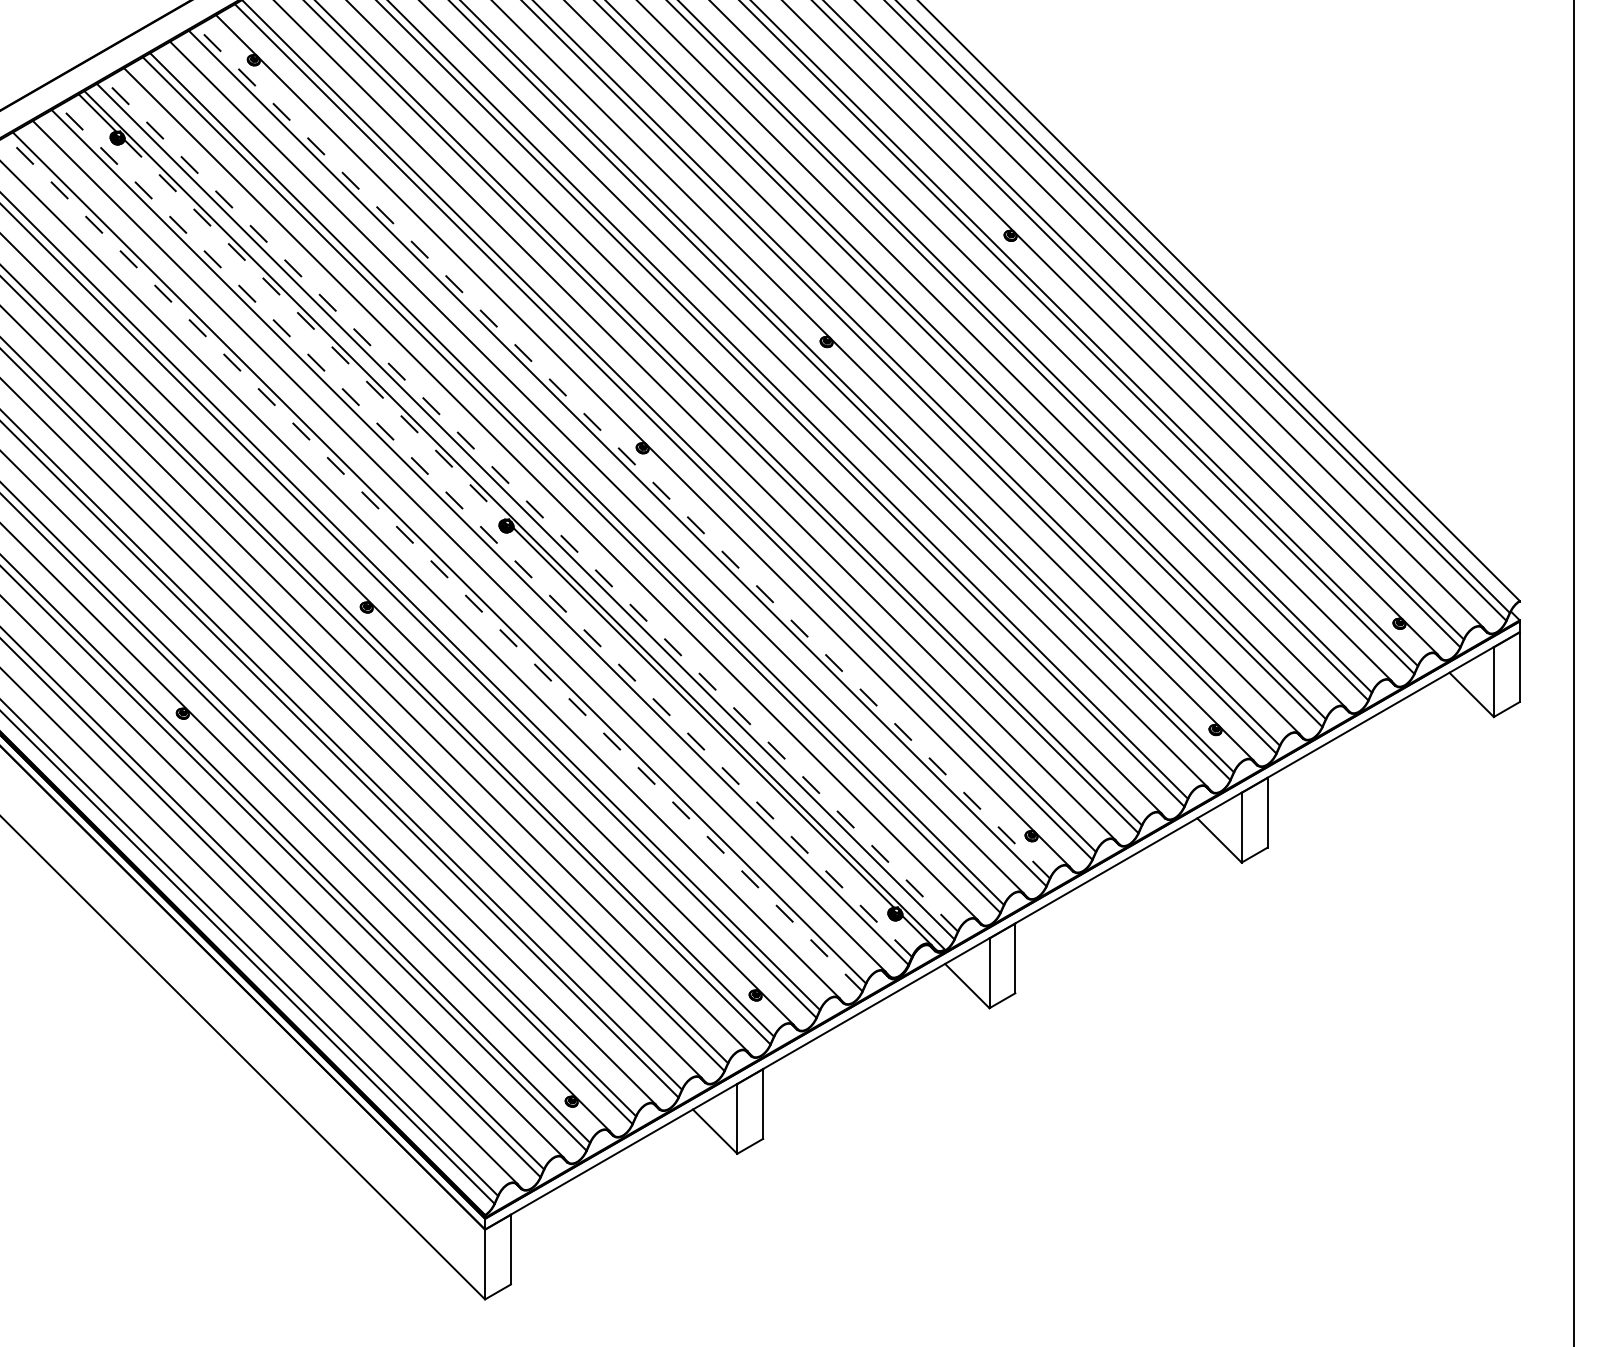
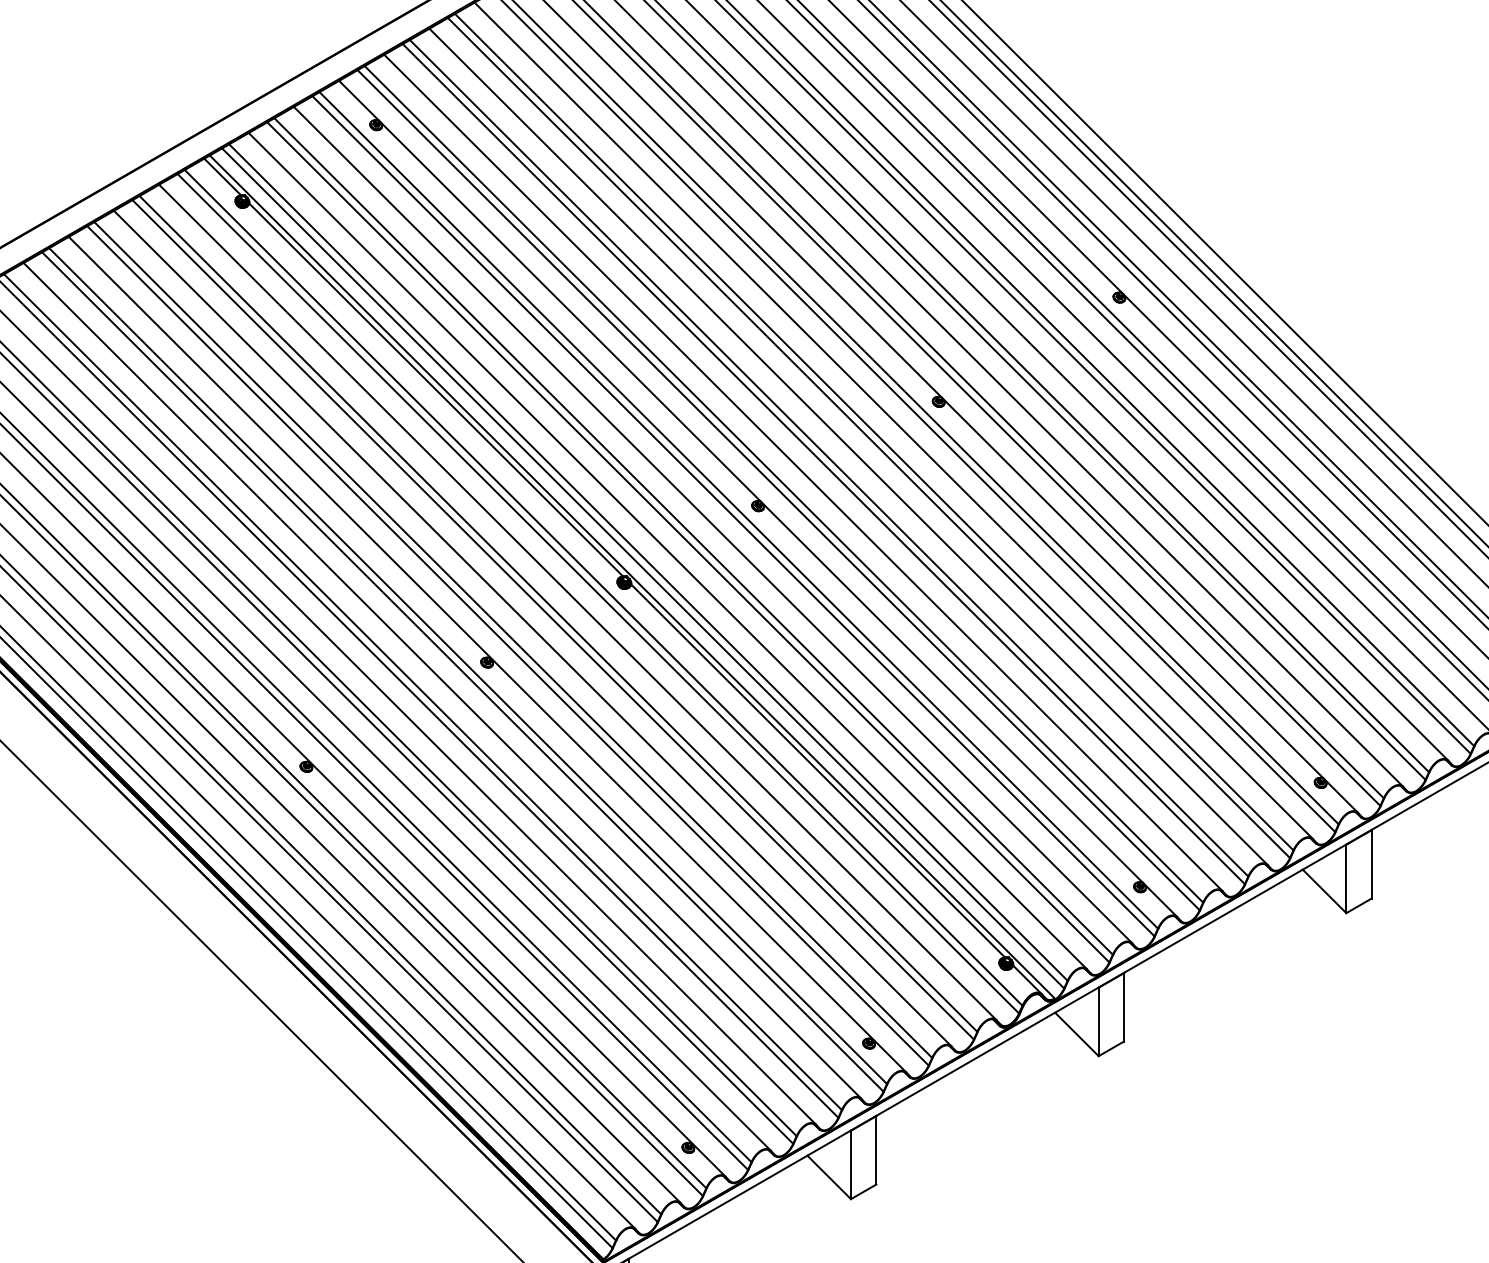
line: (314, 329) -> (435, 389), dashed -> solid
line: (623, 452) -> (739, 510), dashed -> solid
line: (531, 505) -> (648, 562), dashed -> solid
line: (485, 531) -> (603, 587), dashed -> solid
line: (433, 563) -> (552, 619), dashed -> solid

